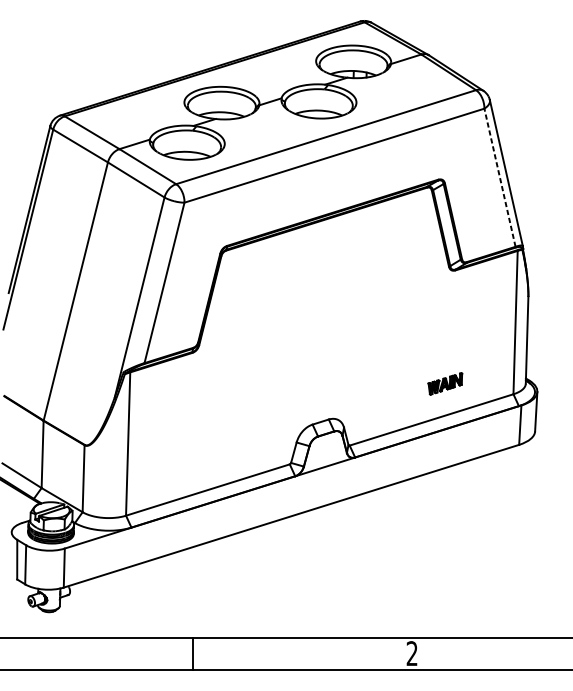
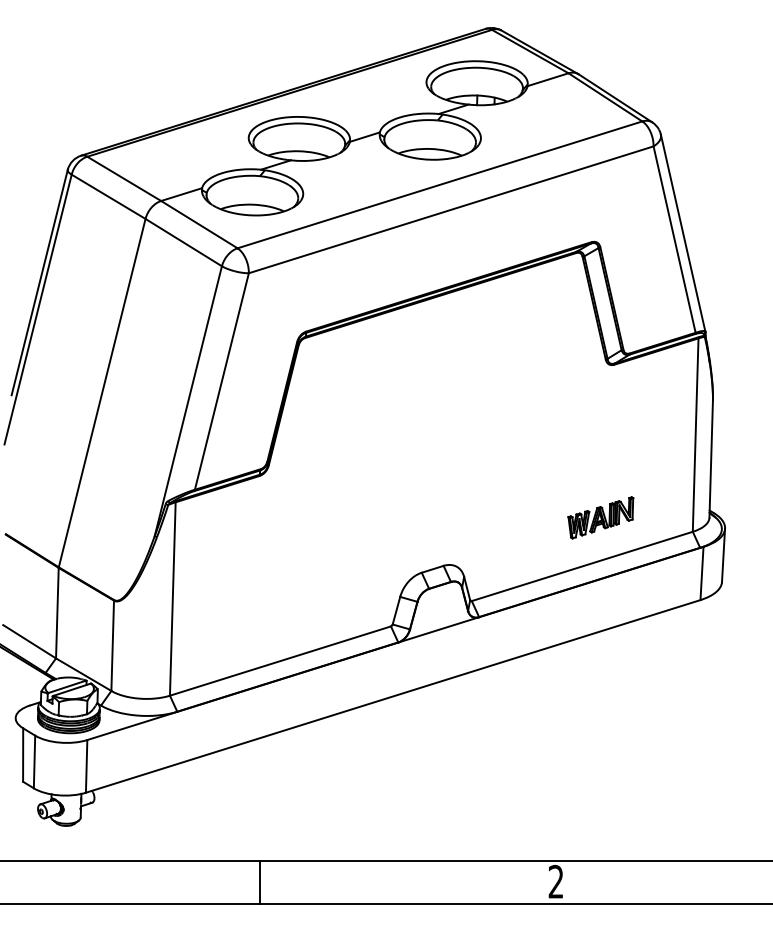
line: (499, 177) -> (674, 239), dashed -> solid
part: (445, 383) -> (600, 517), size x1.43

